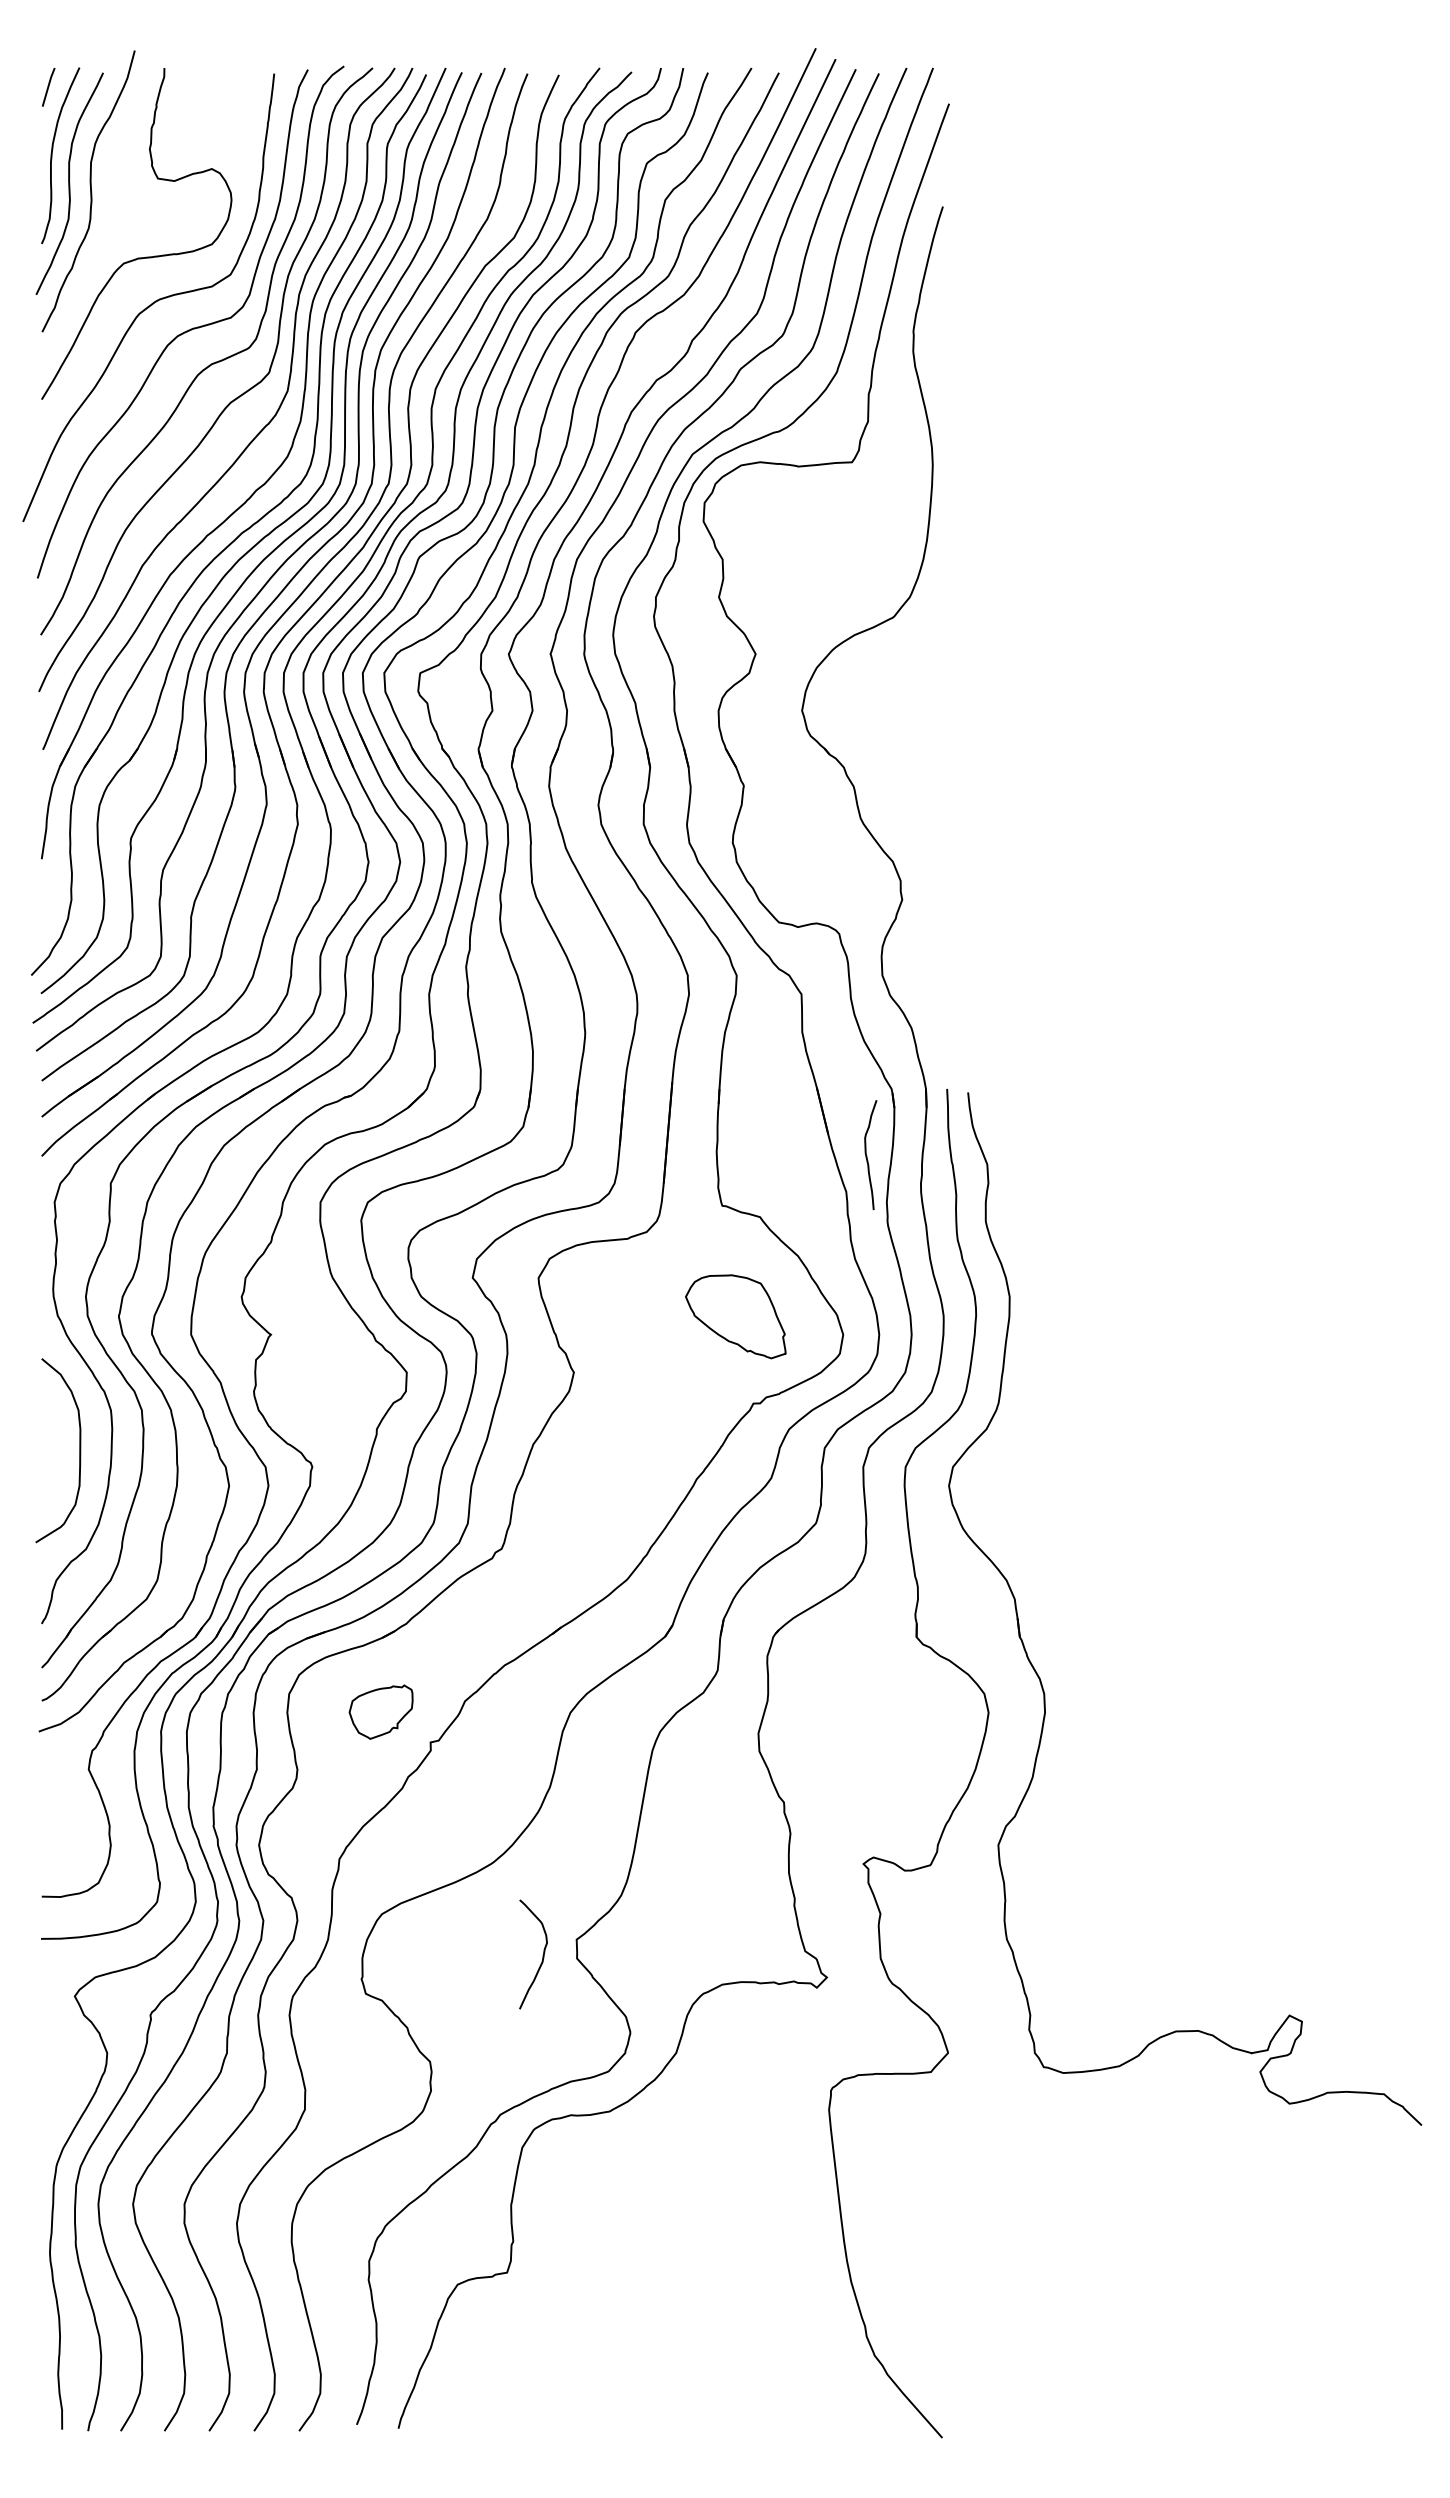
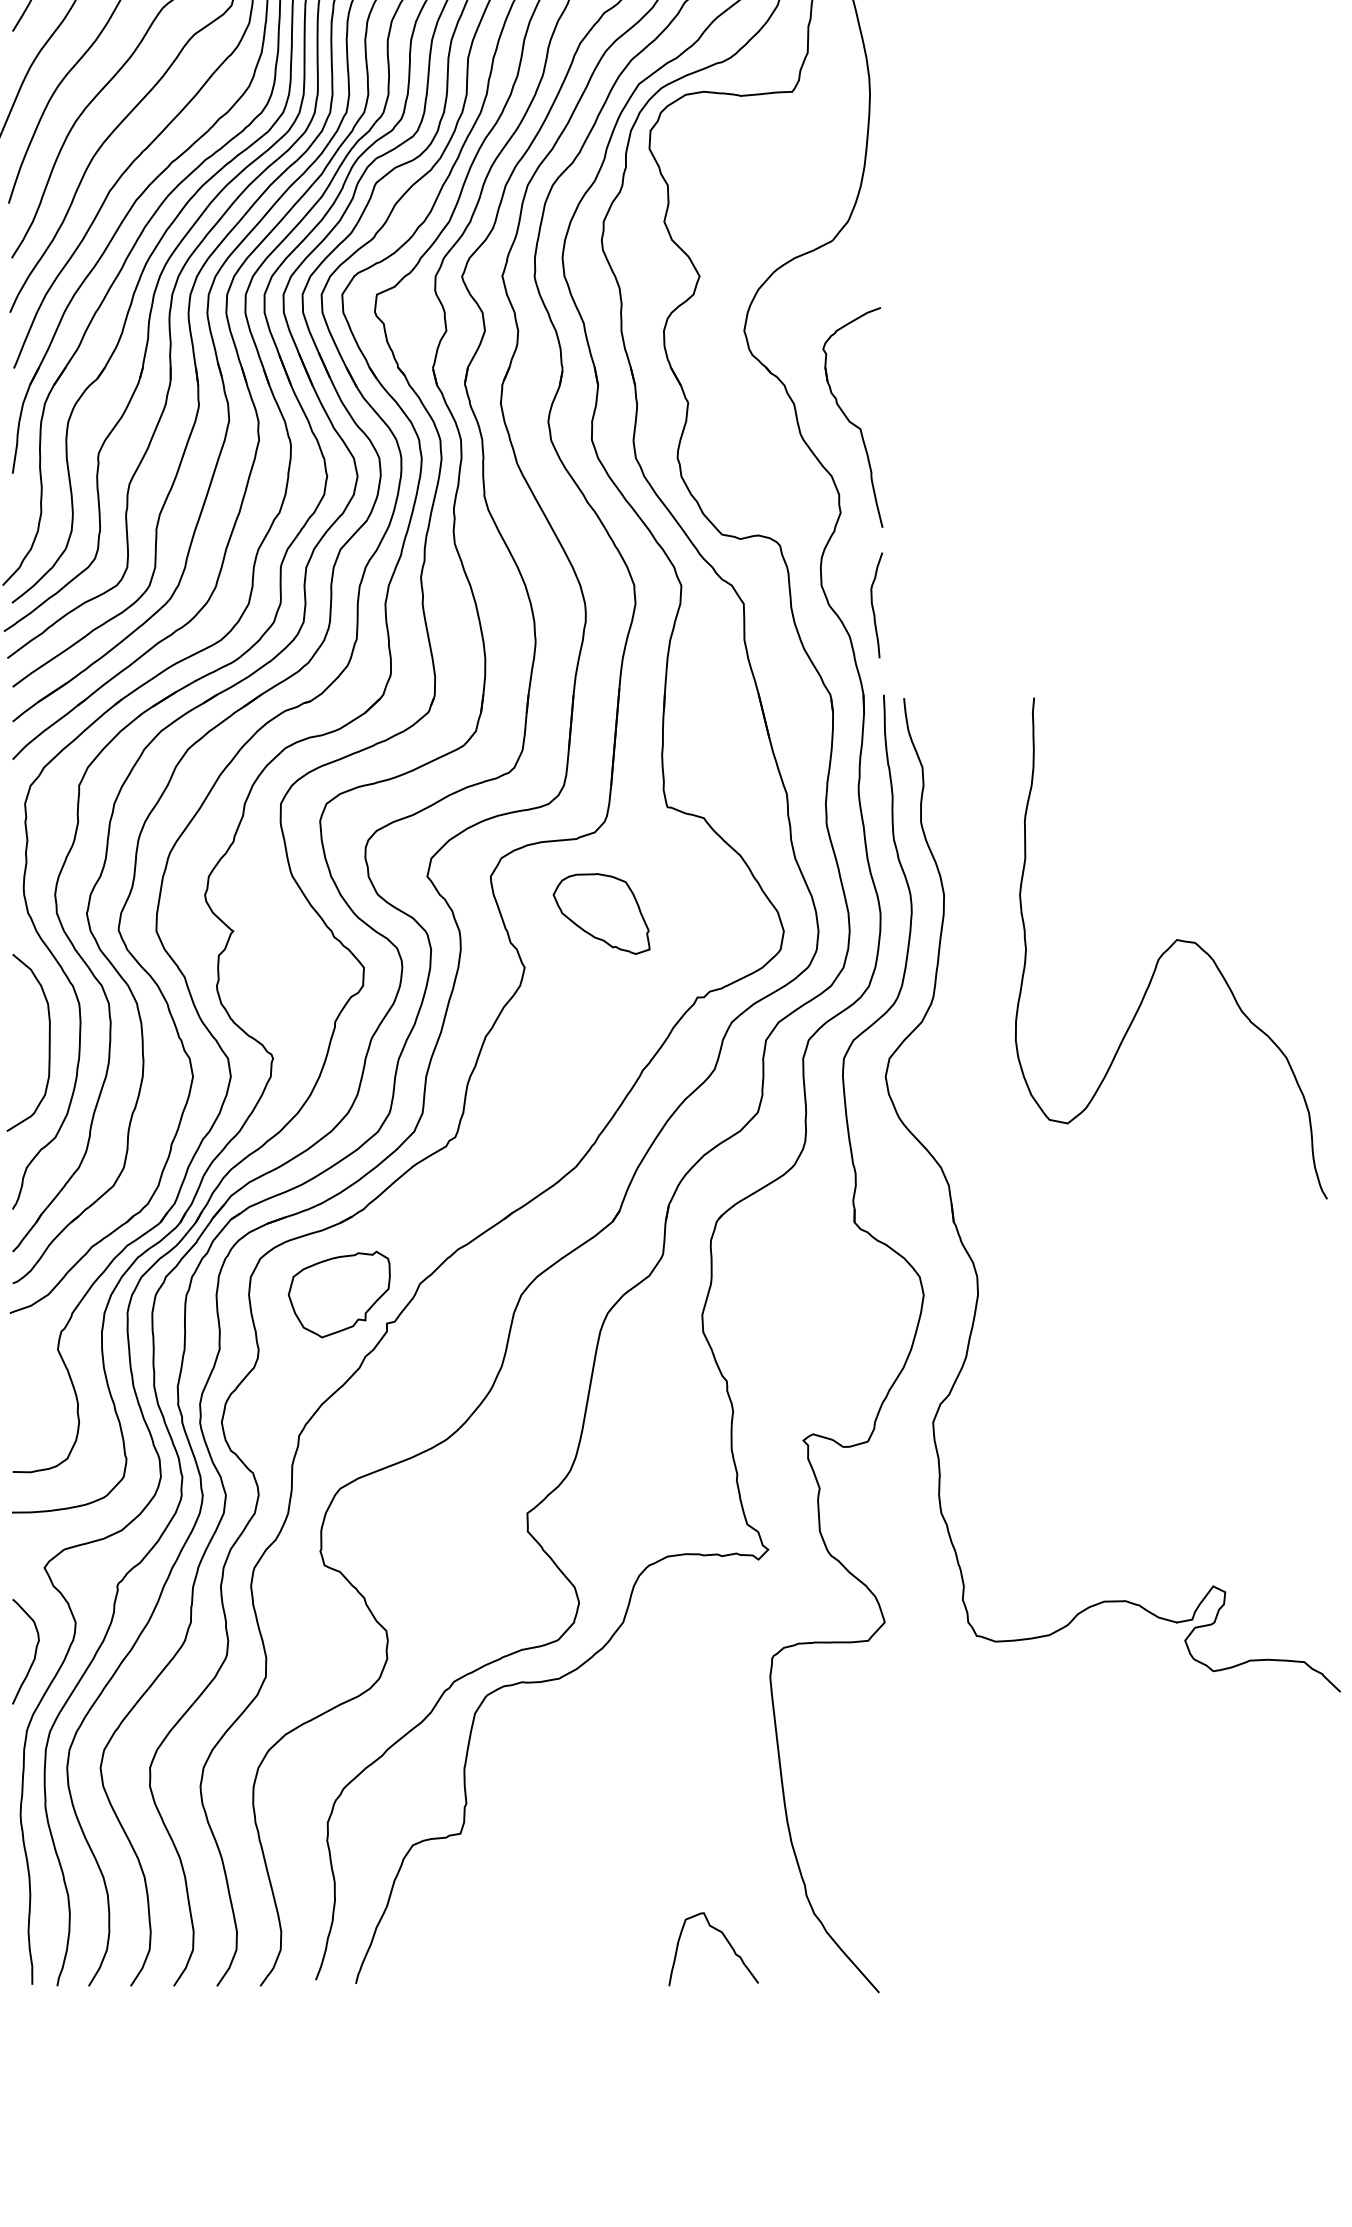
part: (914, 800) -> (852, 417), added
curve: (867, 1155) -> (873, 605), moved
part: (735, 1316) -> (601, 913), moved
curve: (1245, 1351) -> (1170, 947), added
part: (380, 1711) -> (338, 1293), size x1.67
curve: (542, 1955) -> (34, 1652), moved
curve: (782, 2382) -> (725, 1939), added

